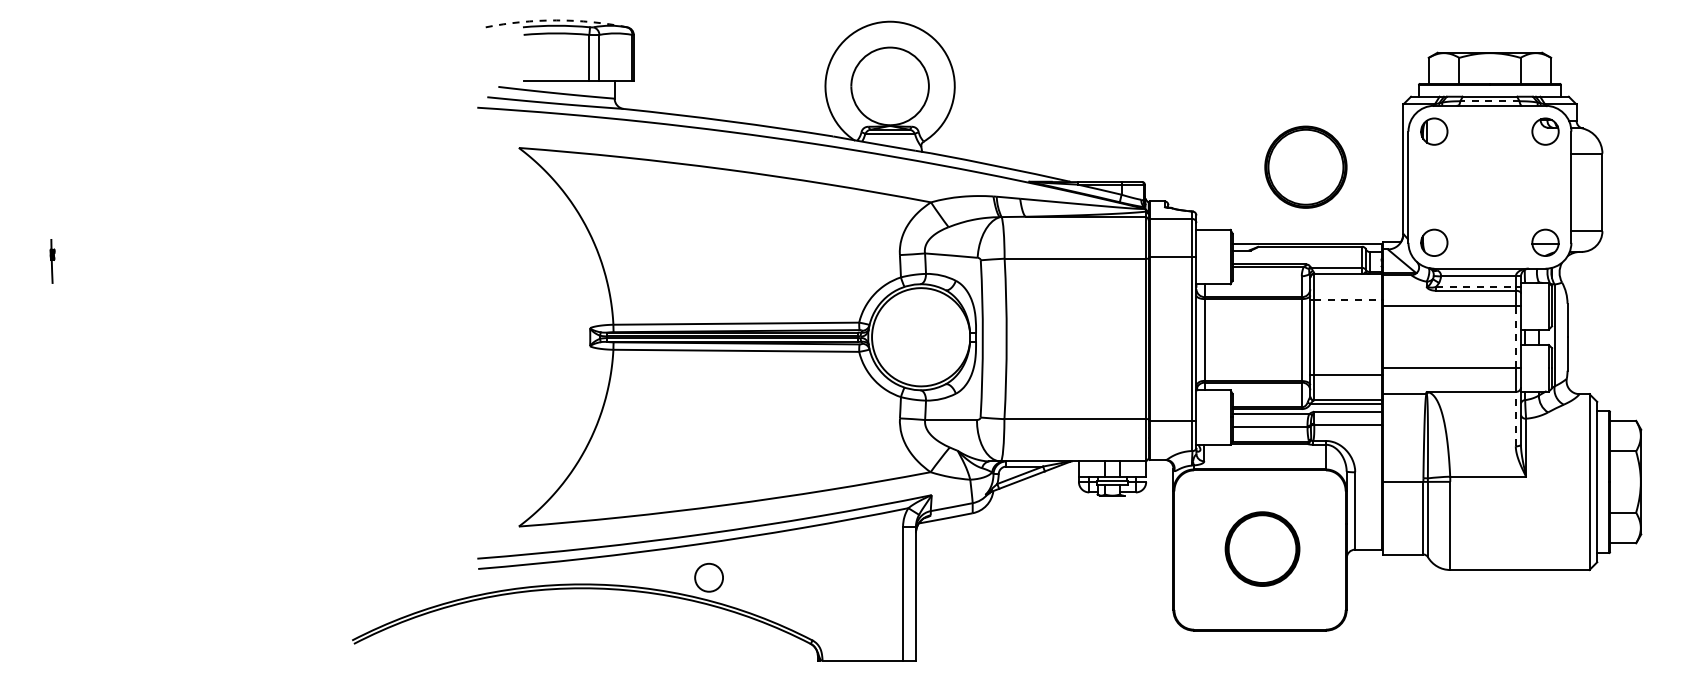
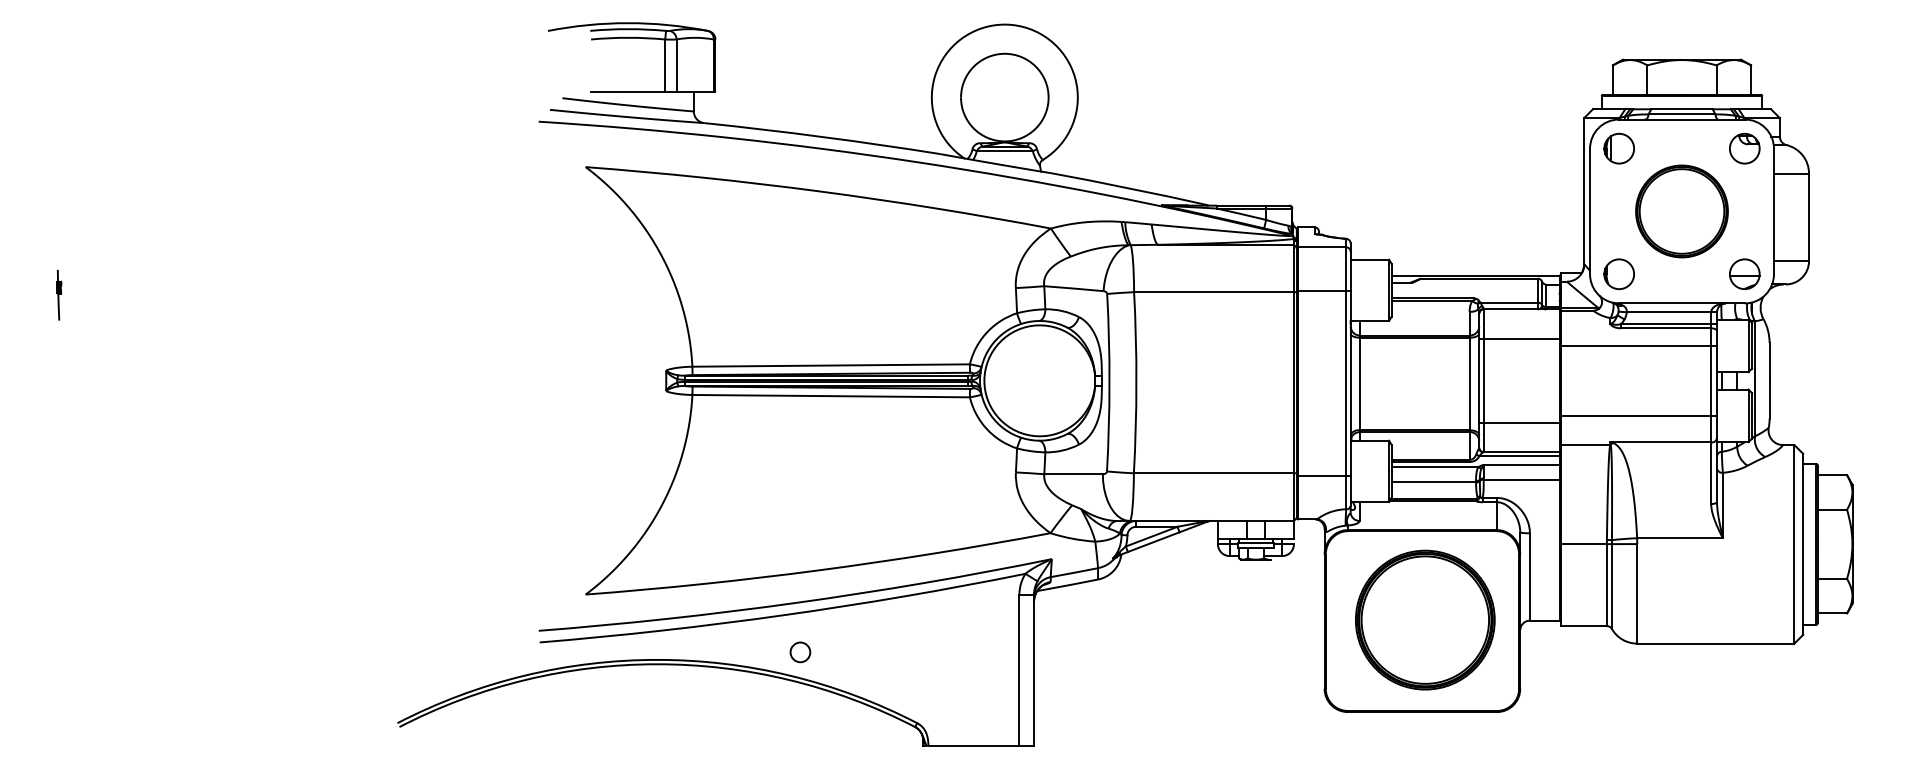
arc: (556, 20) -> (628, 23), dashed -> solid
line: (1489, 101) -> (1681, 114), dashed -> solid
part: (1305, 166) -> (1681, 210), moved
line: (1475, 286) -> (1665, 323), dashed -> solid
line: (1347, 299) -> (1521, 338), dashed -> solid
line: (1515, 336) -> (1710, 379), dashed -> solid
line: (1515, 418) -> (1710, 472), dashed -> solid
part: (1262, 548) -> (1425, 619), size x1.67
circle: (708, 577) -> (799, 652), size x0.62

